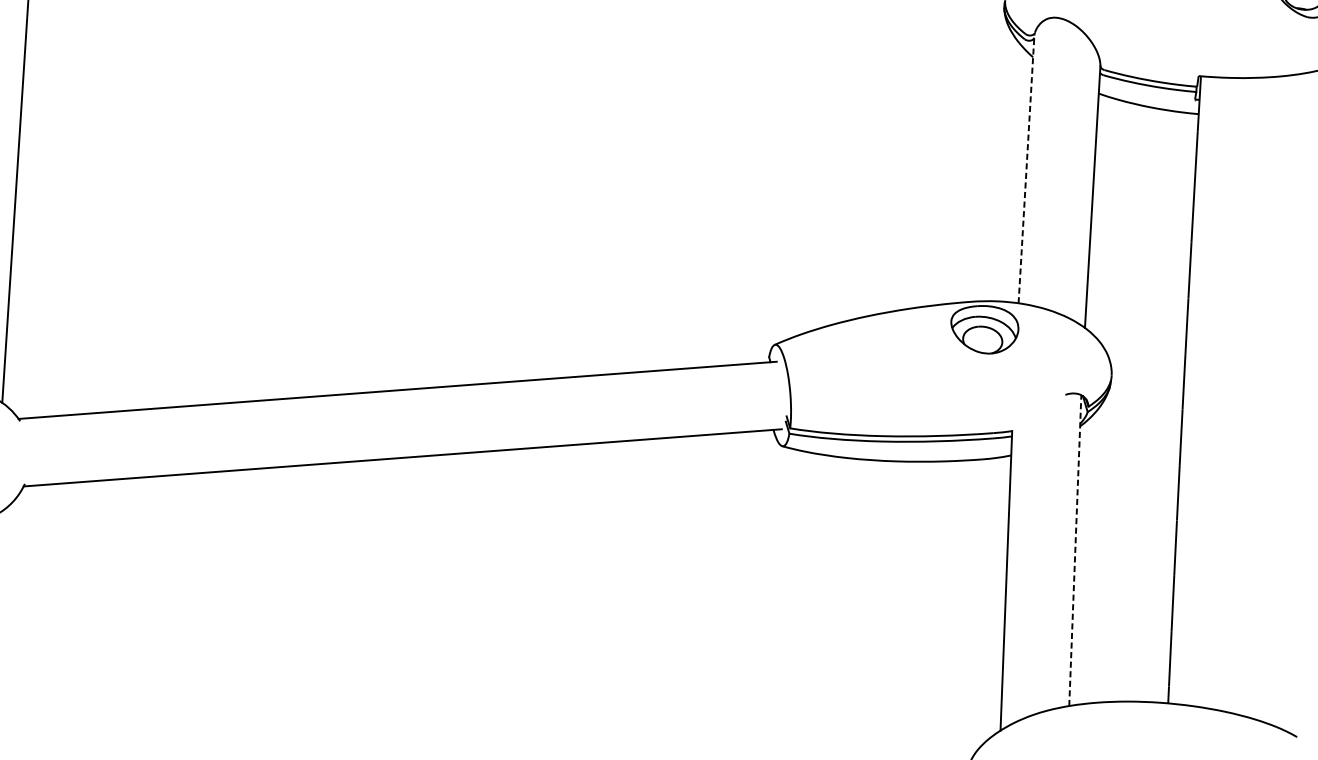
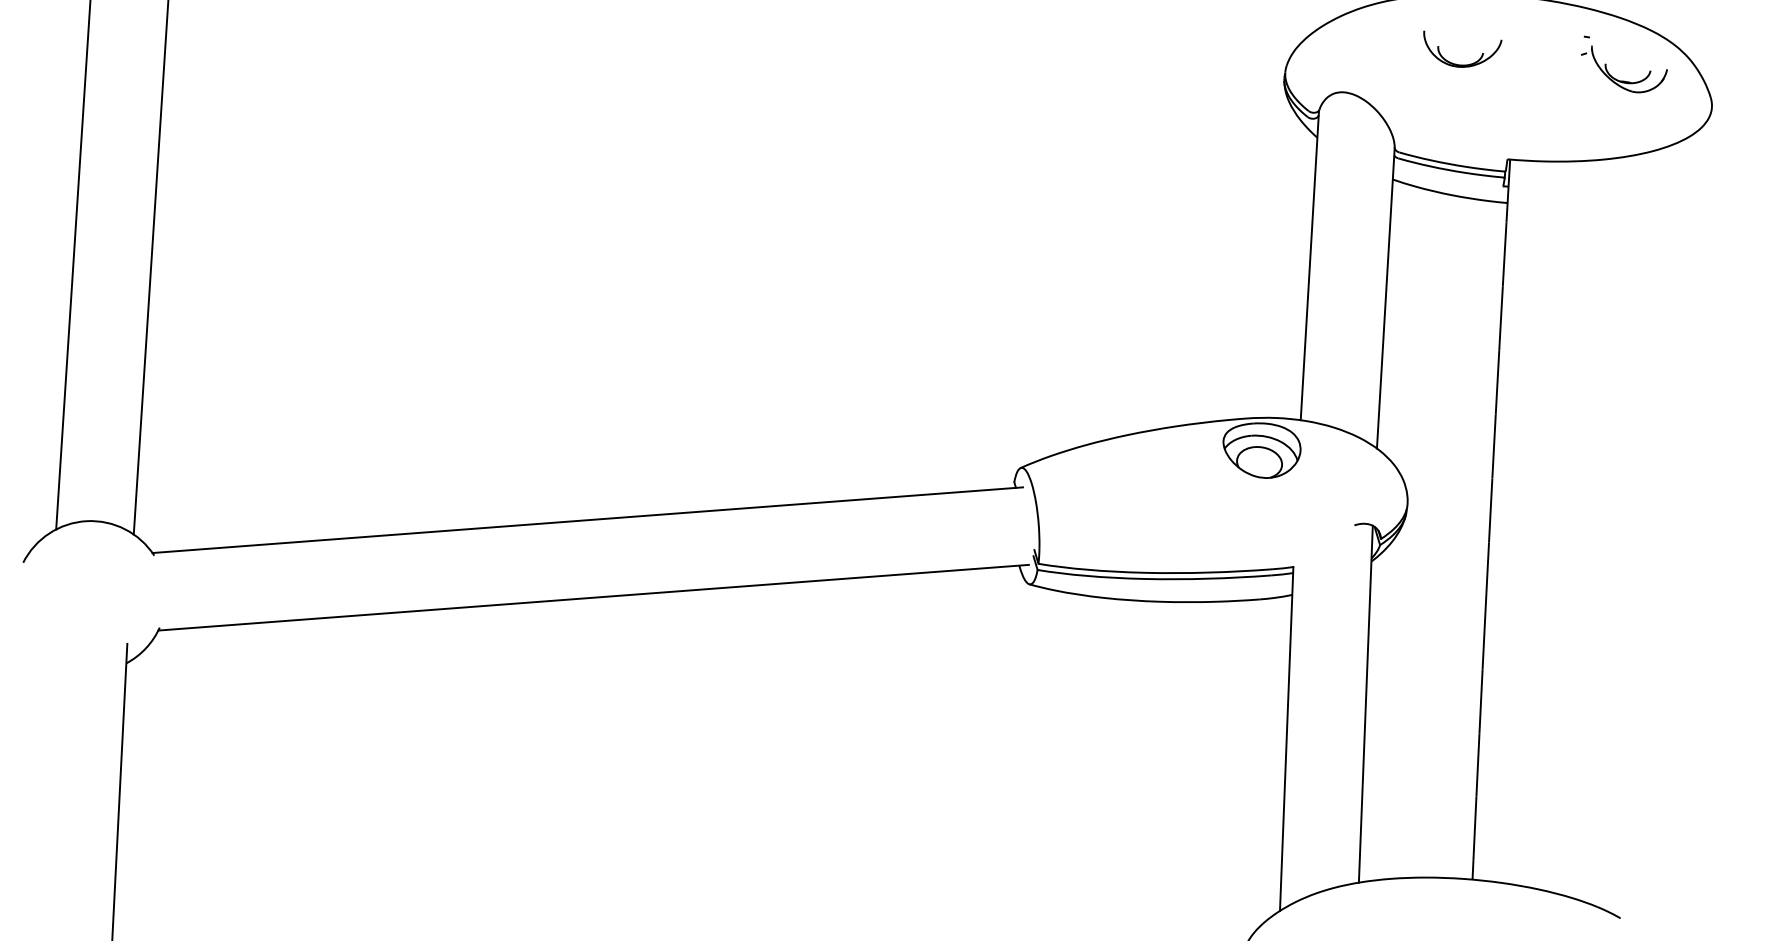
line: (1026, 167) -> (1309, 264), dashed -> solid
line: (1074, 550) -> (1365, 704), dashed -> solid

